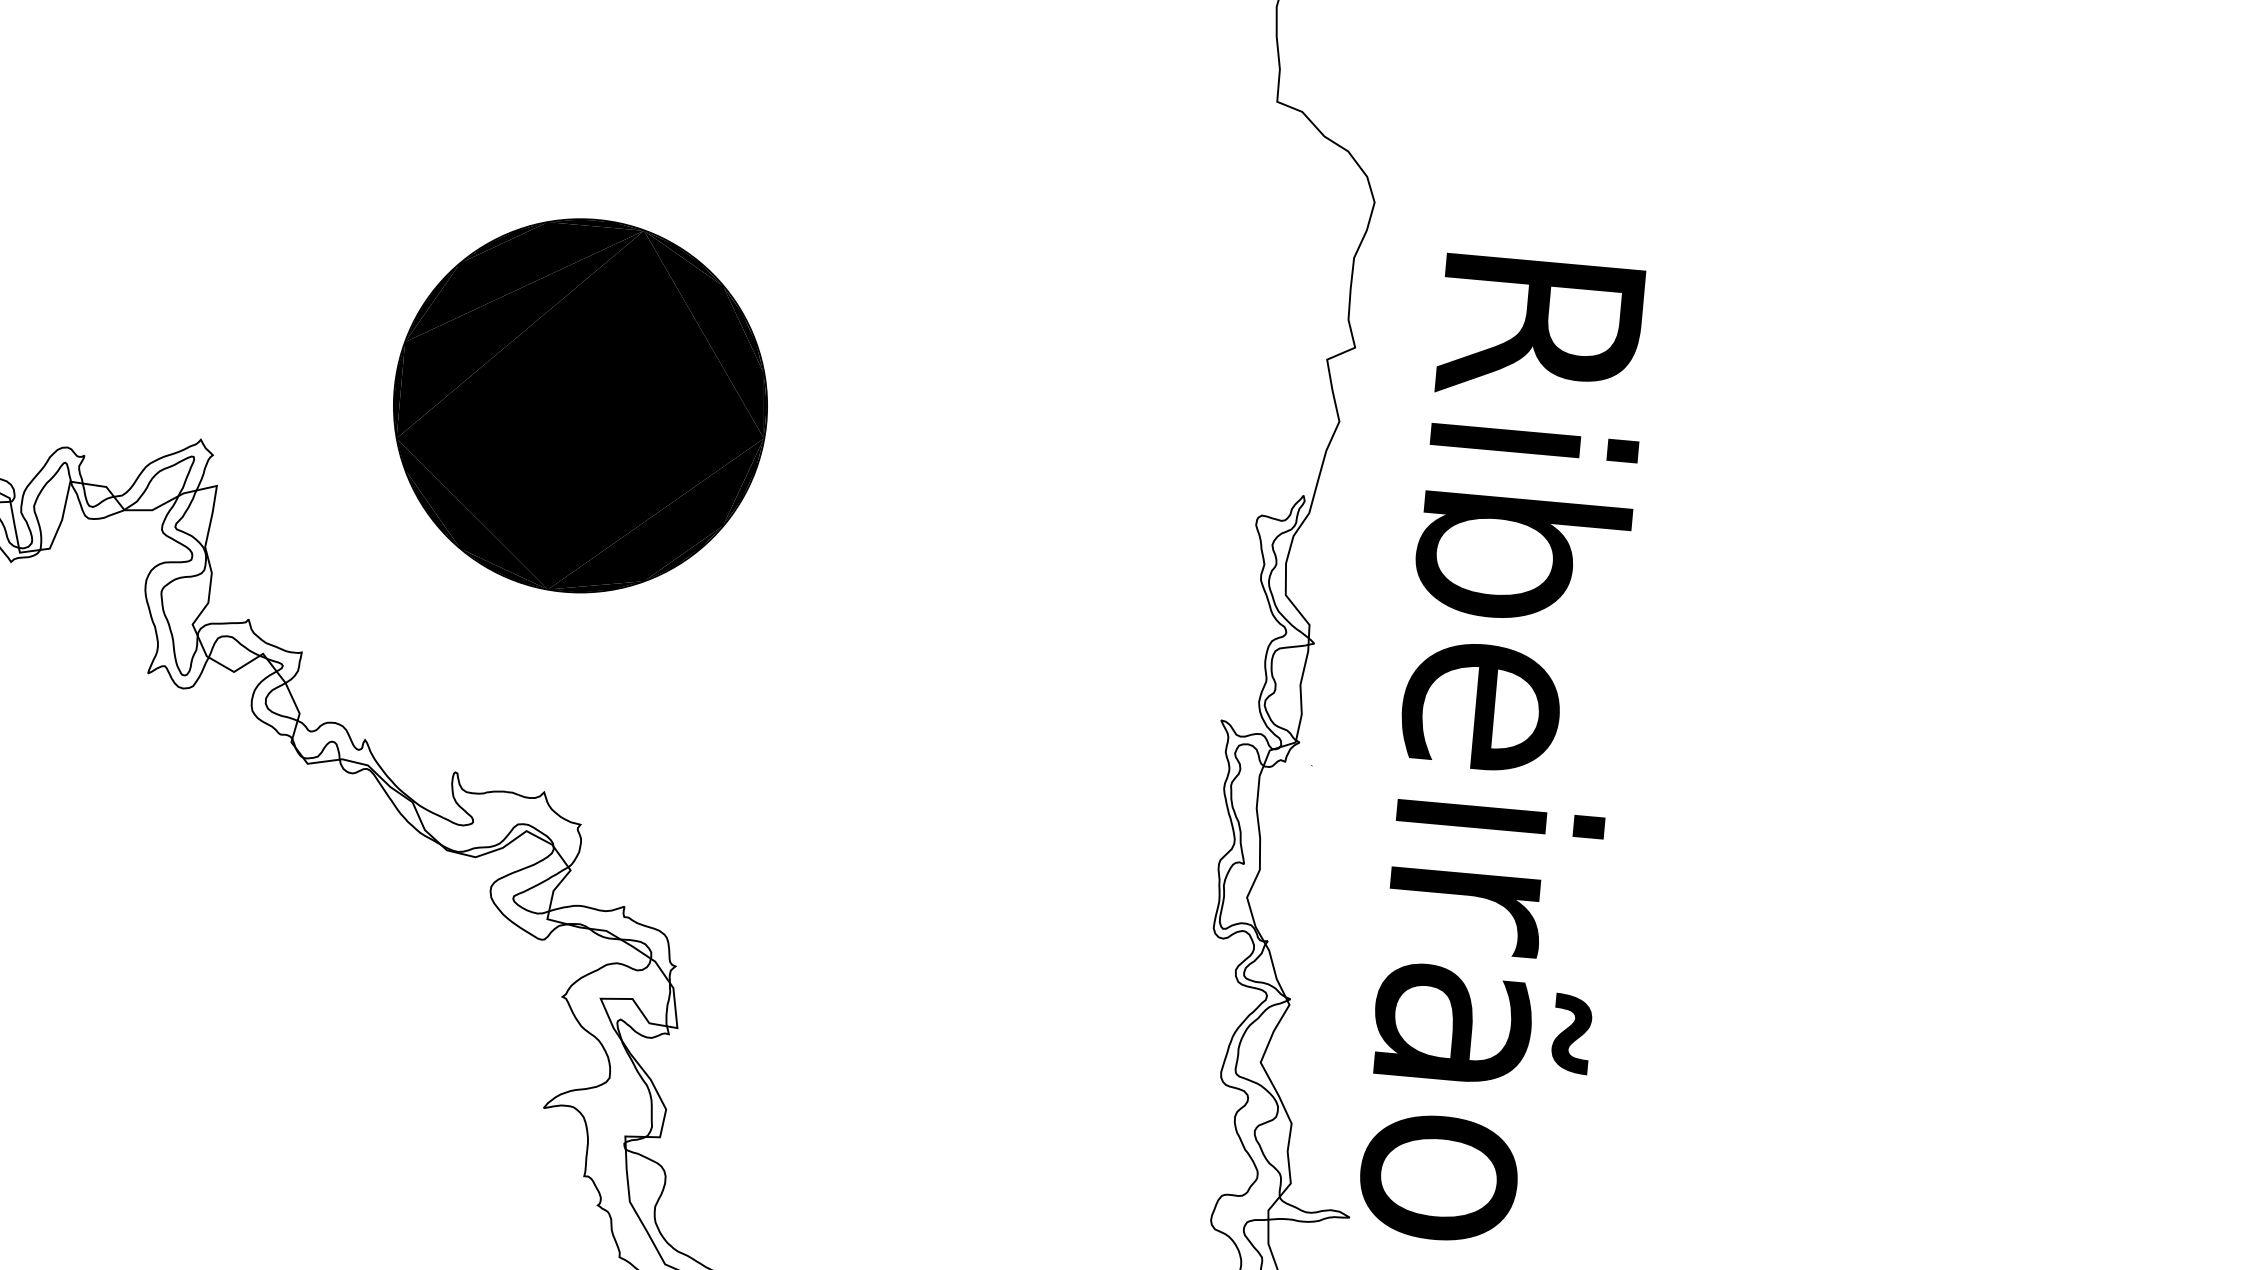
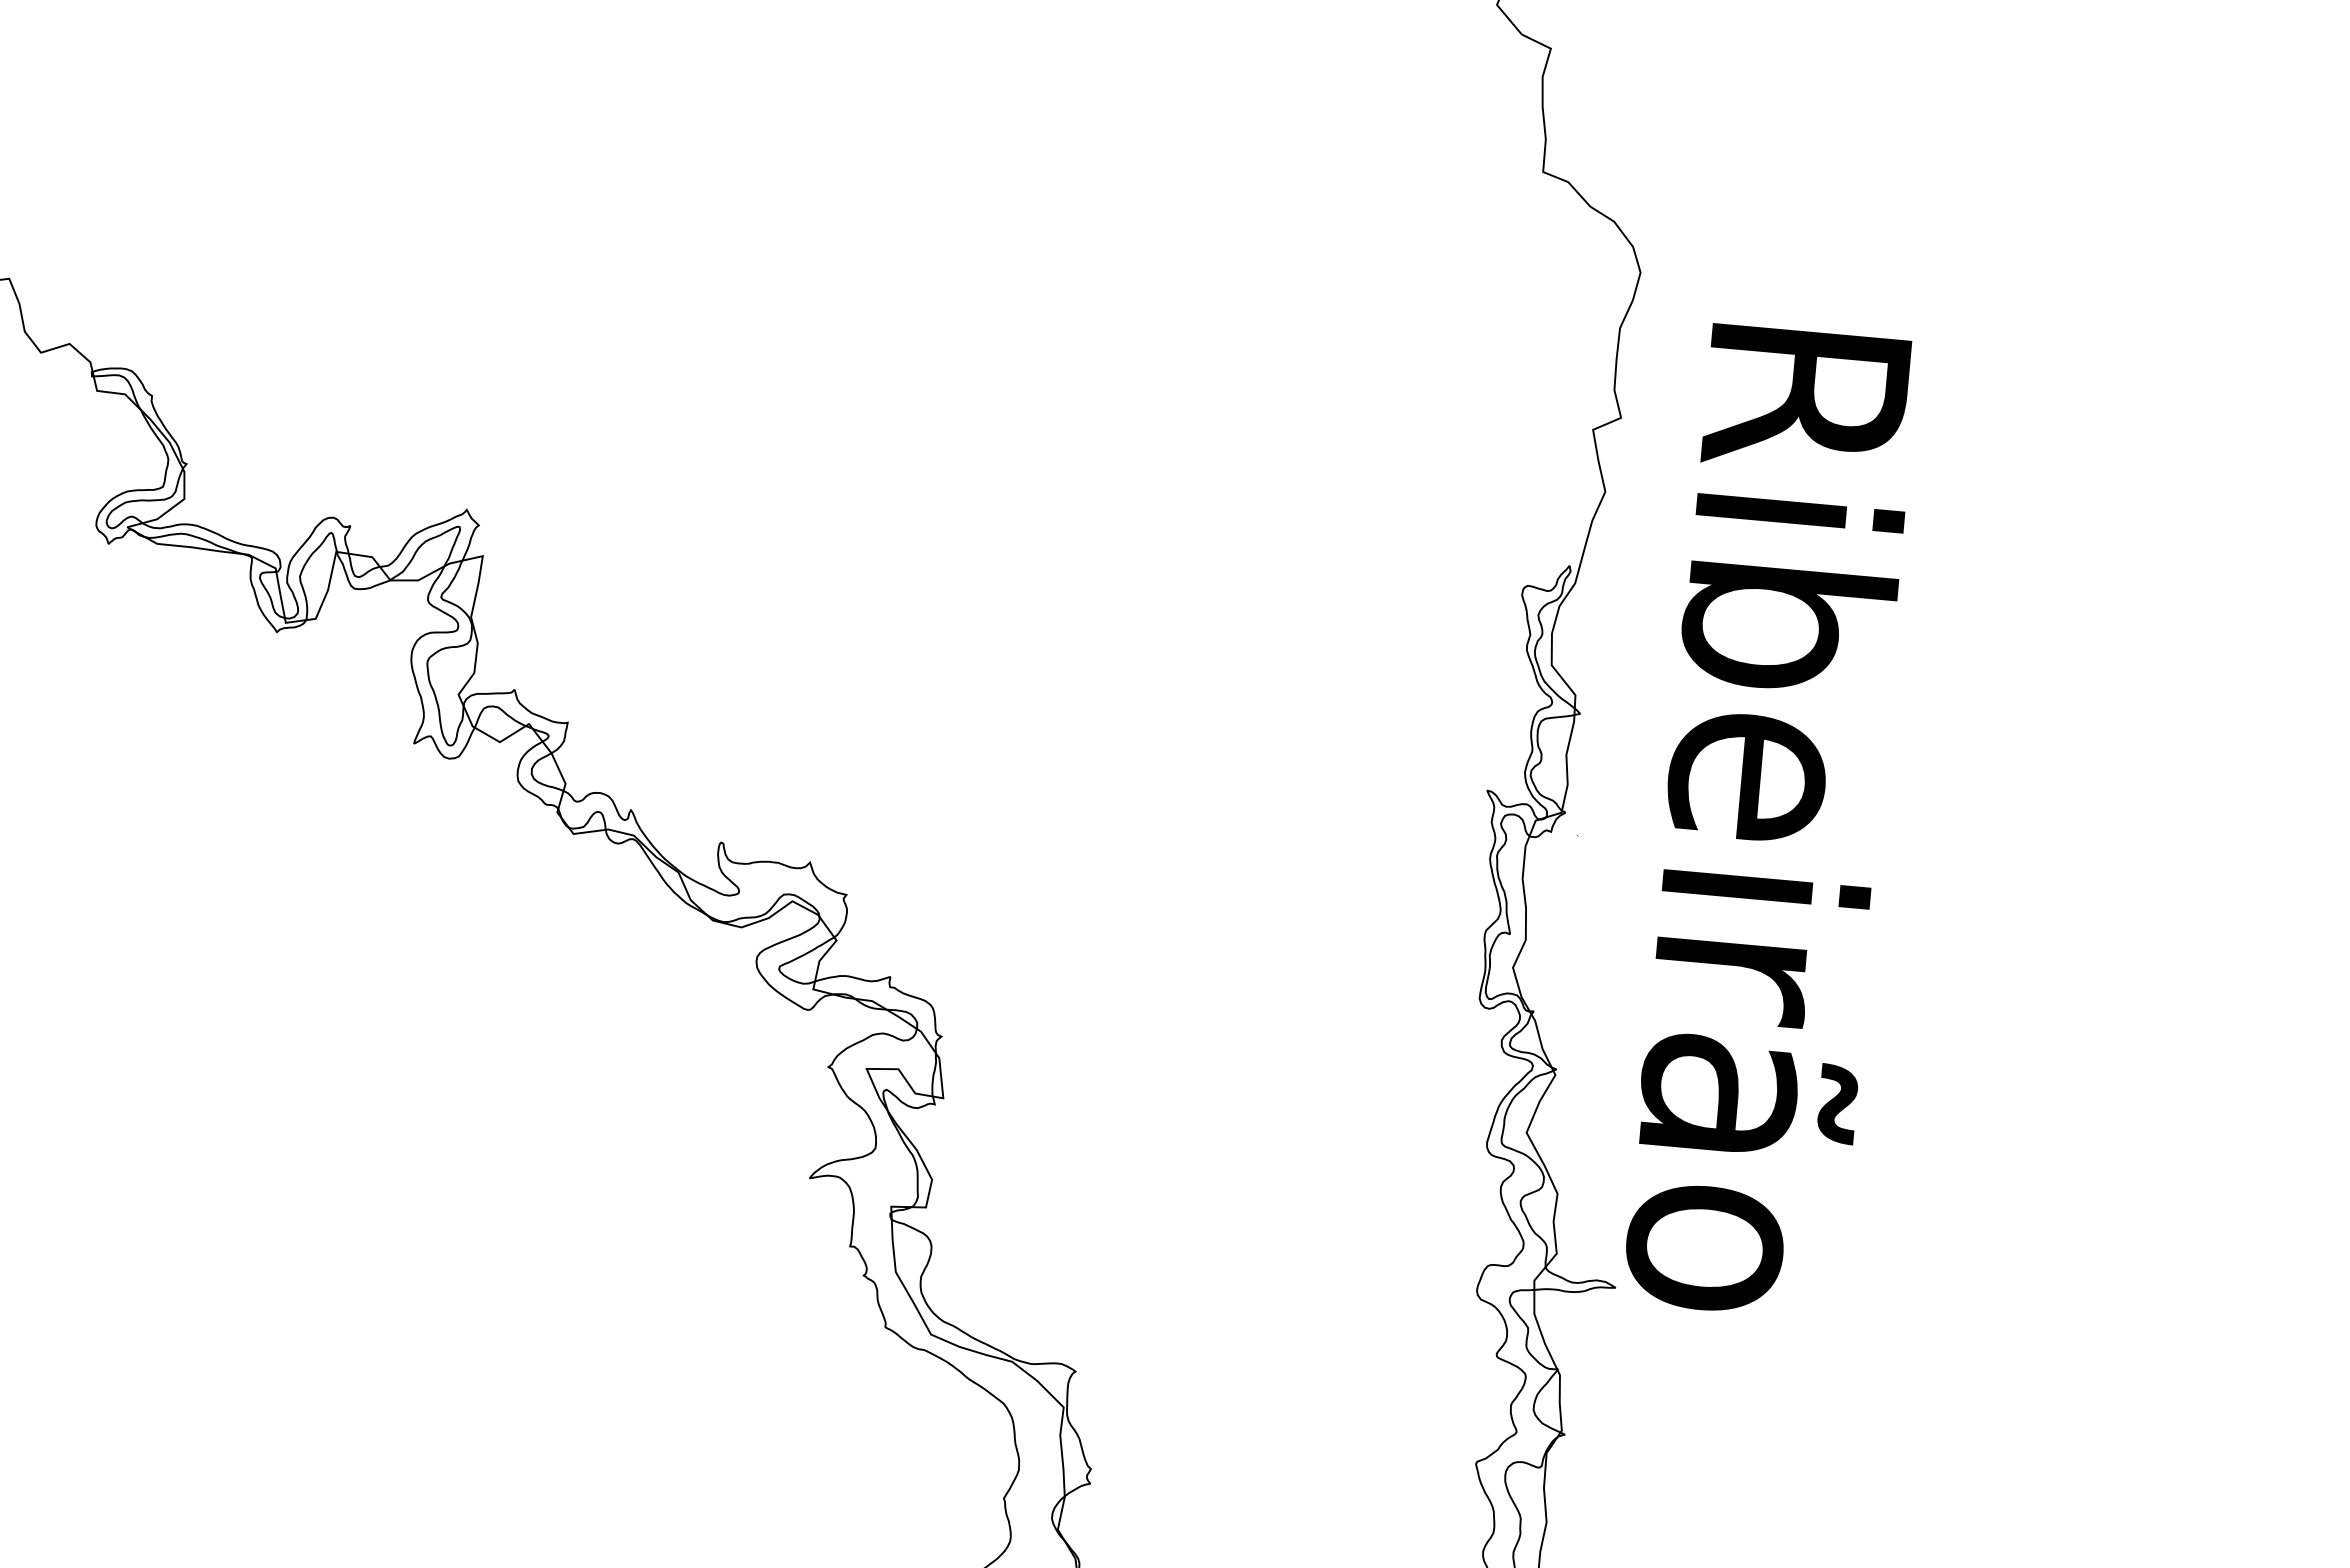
part: (580, 405) -> (846, 475), removed

